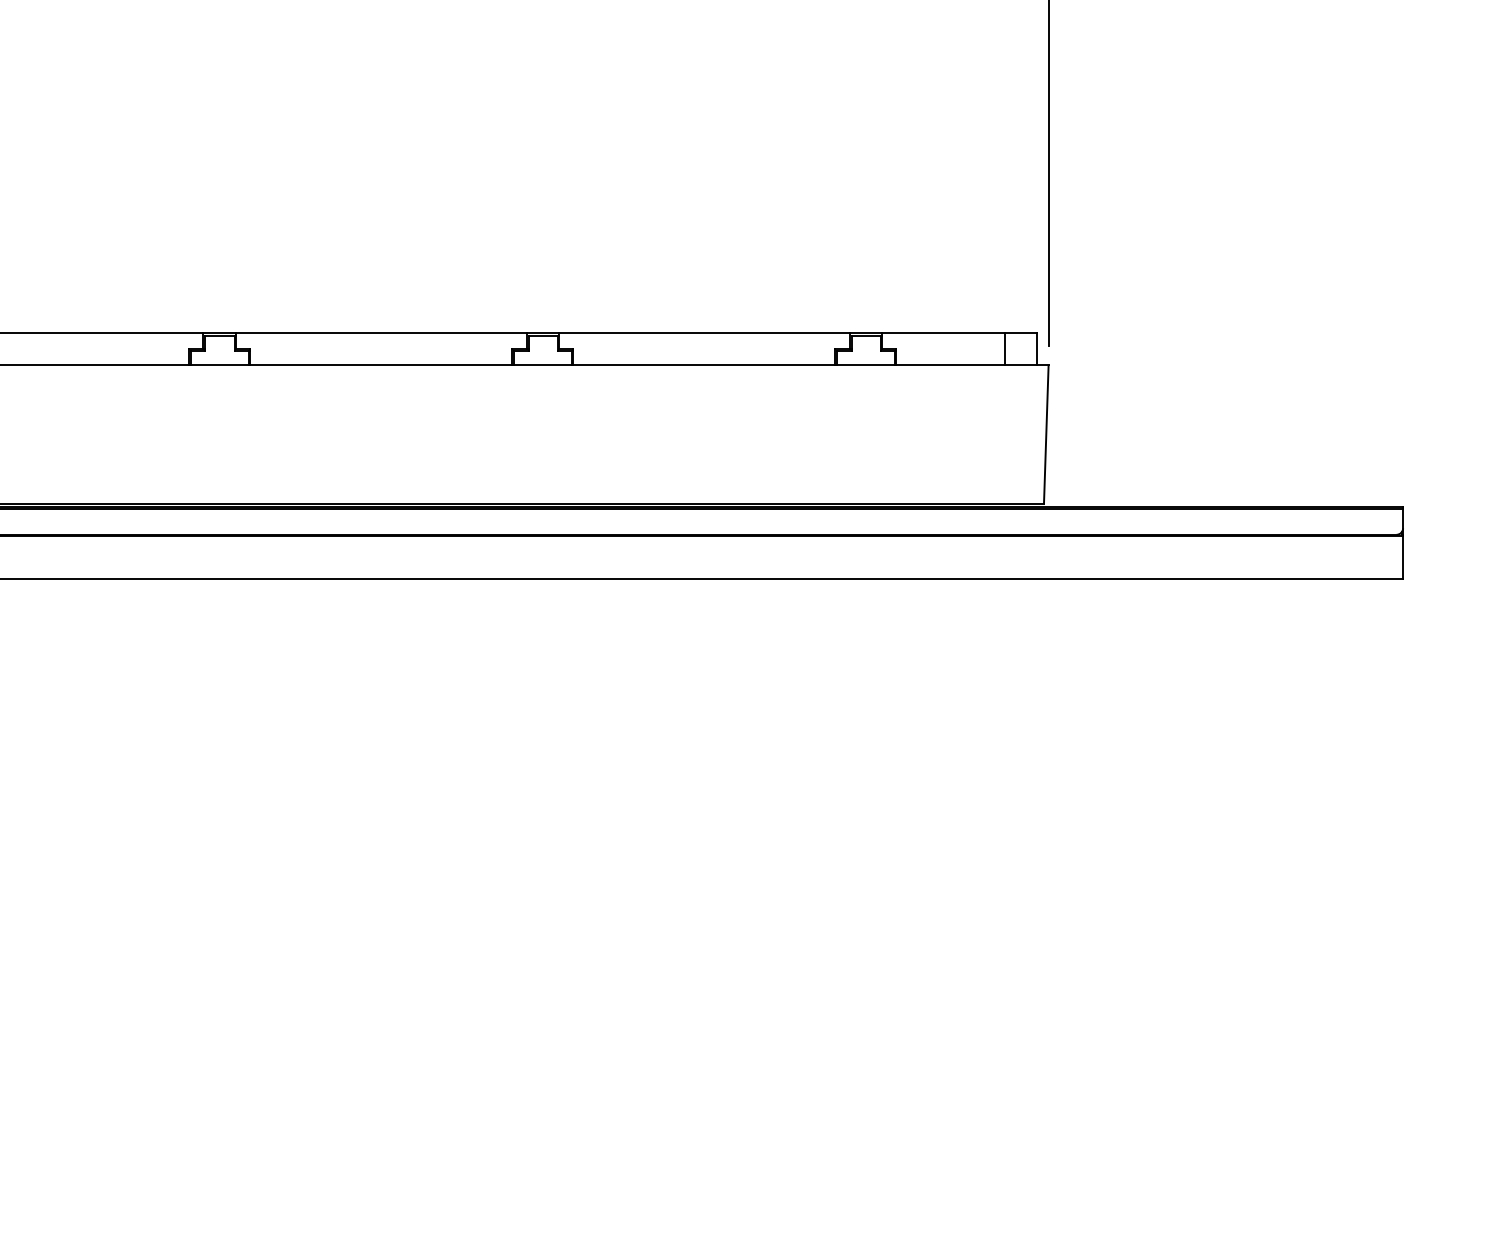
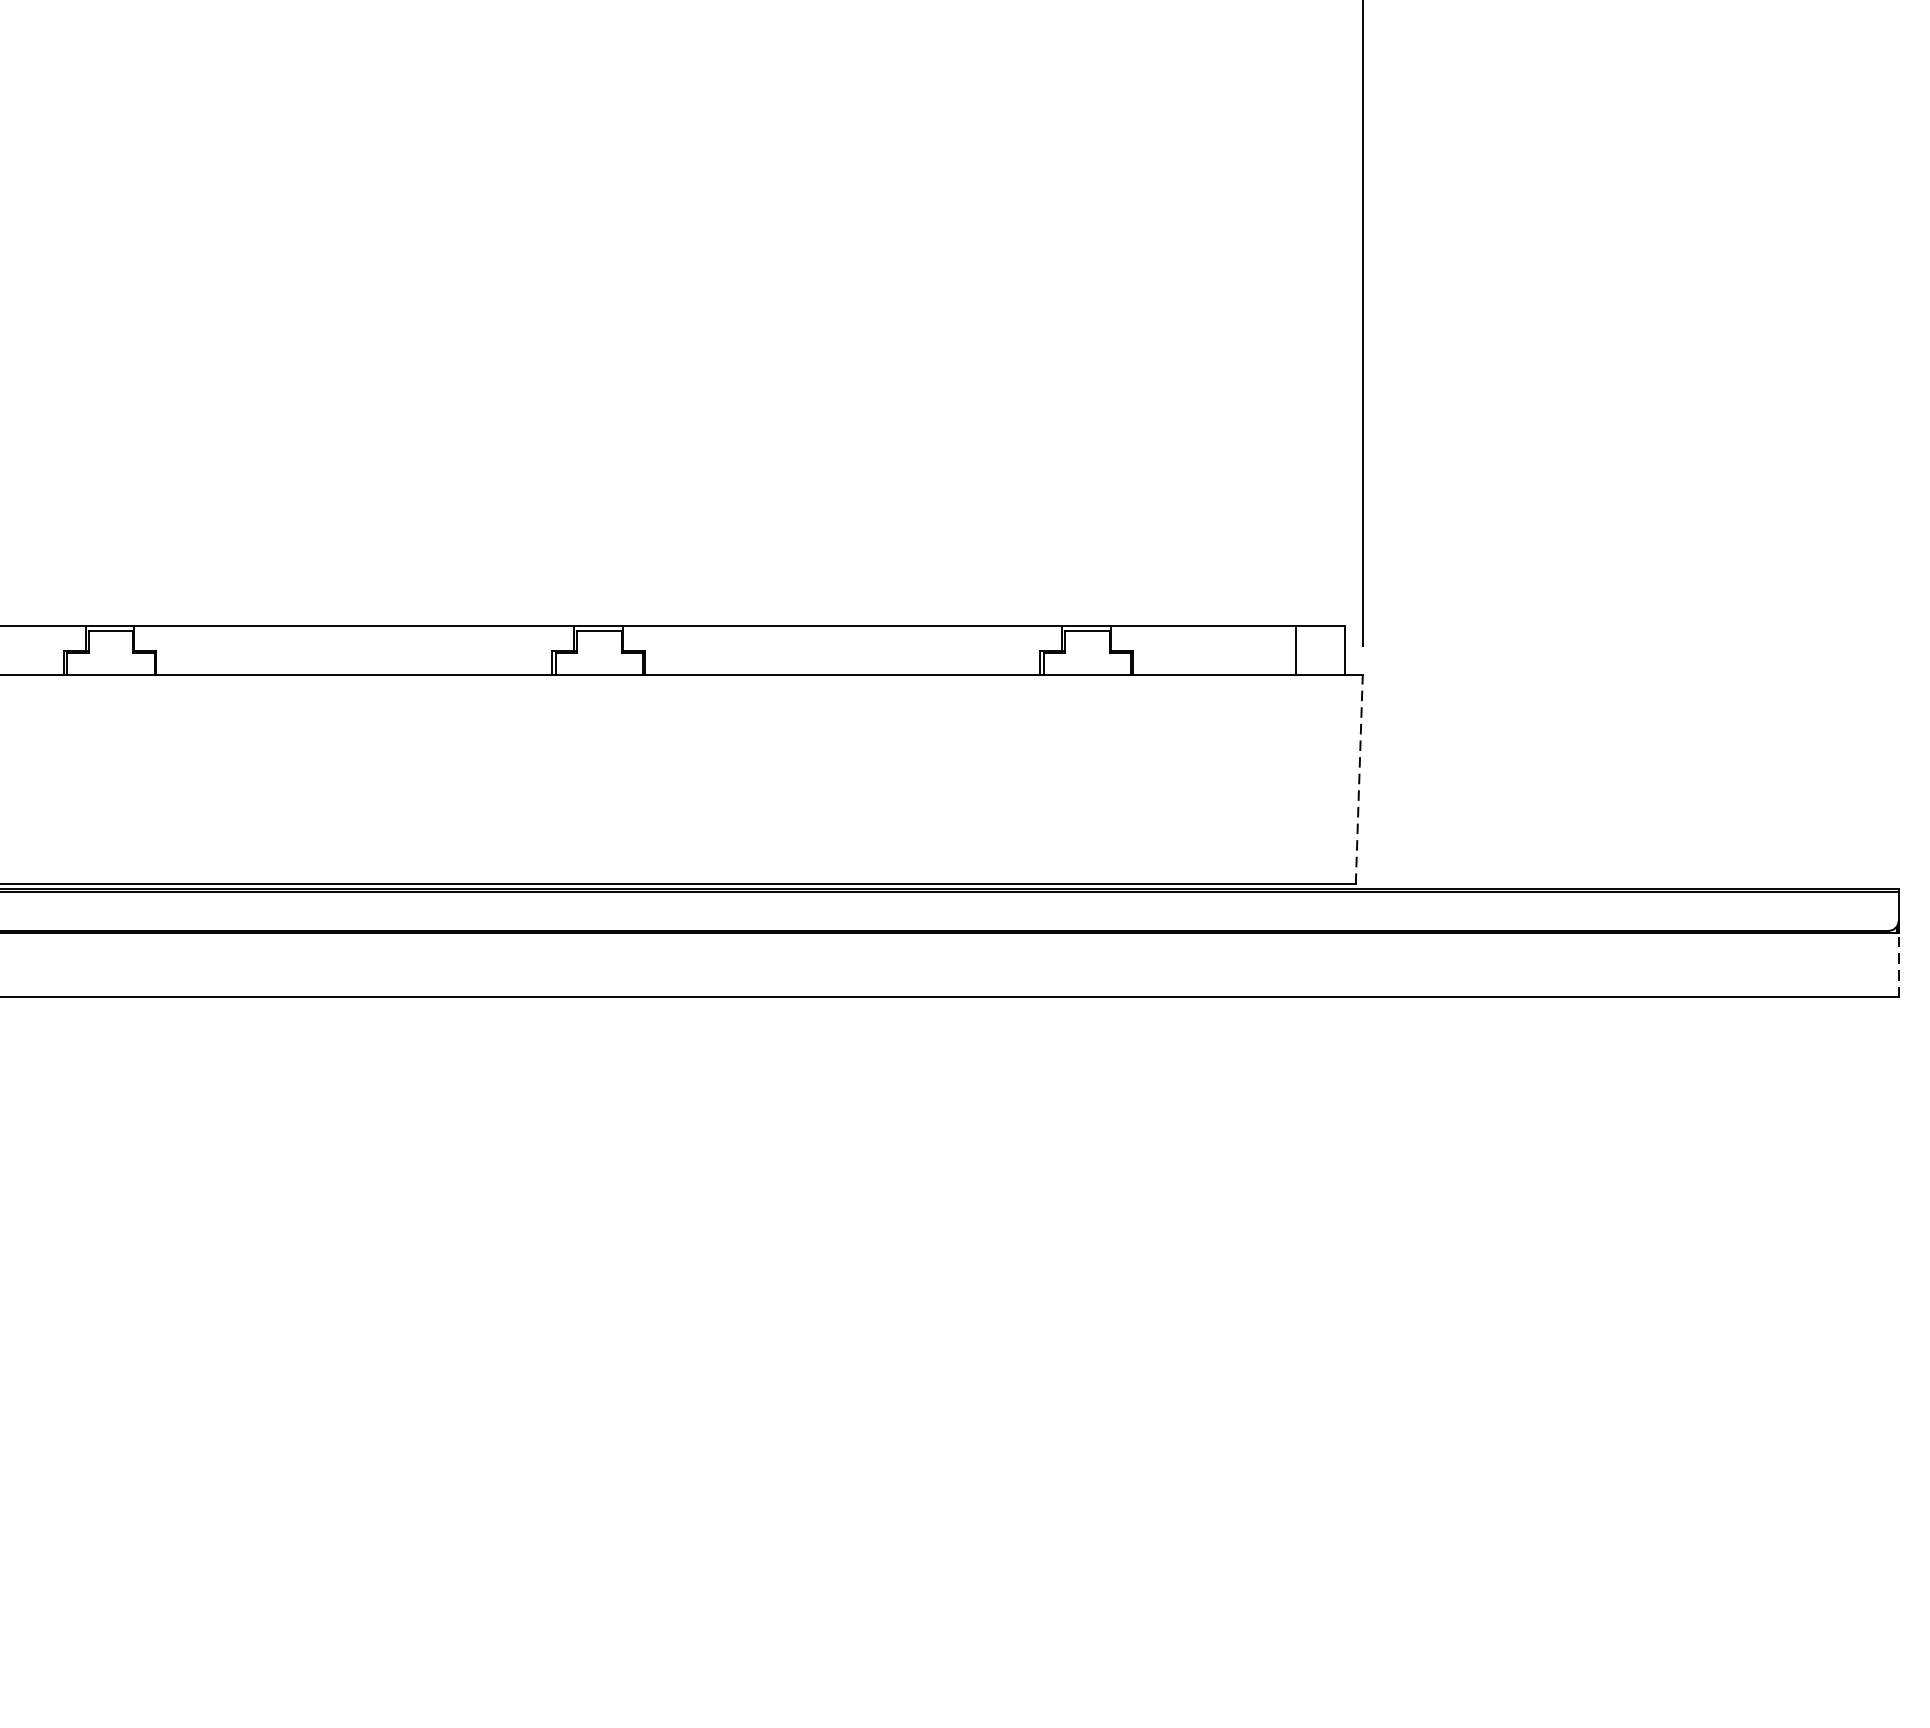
line: (1046, 434) -> (1359, 779), solid -> dashed
line: (1403, 556) -> (1899, 963), solid -> dashed

